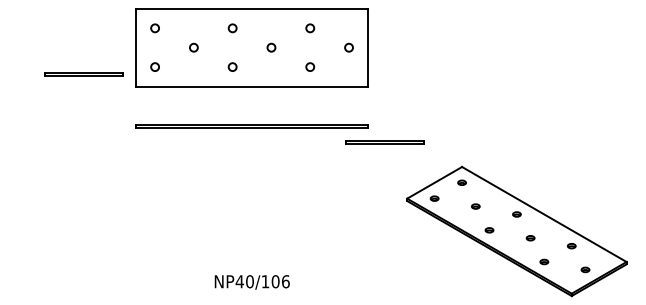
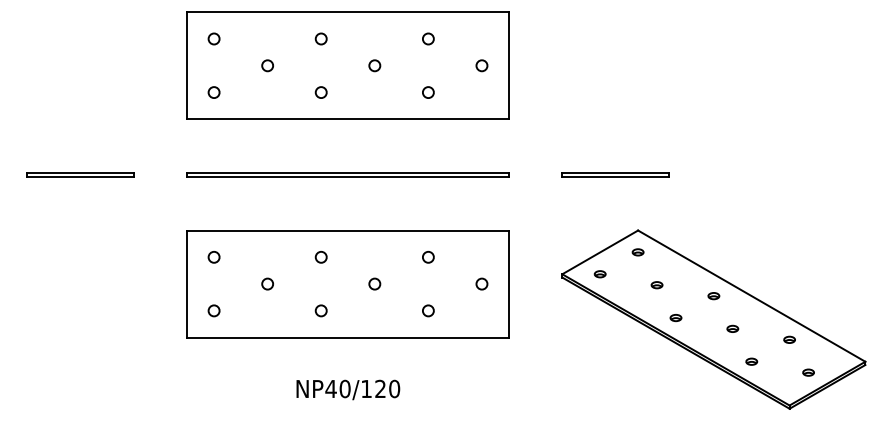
line: (83, 73) -> (79, 173), moved
line: (384, 141) -> (615, 173), moved
part: (251, 205) -> (347, 283), added
text: (280, 281) -> (387, 388), NP40/106 -> NP40/120

